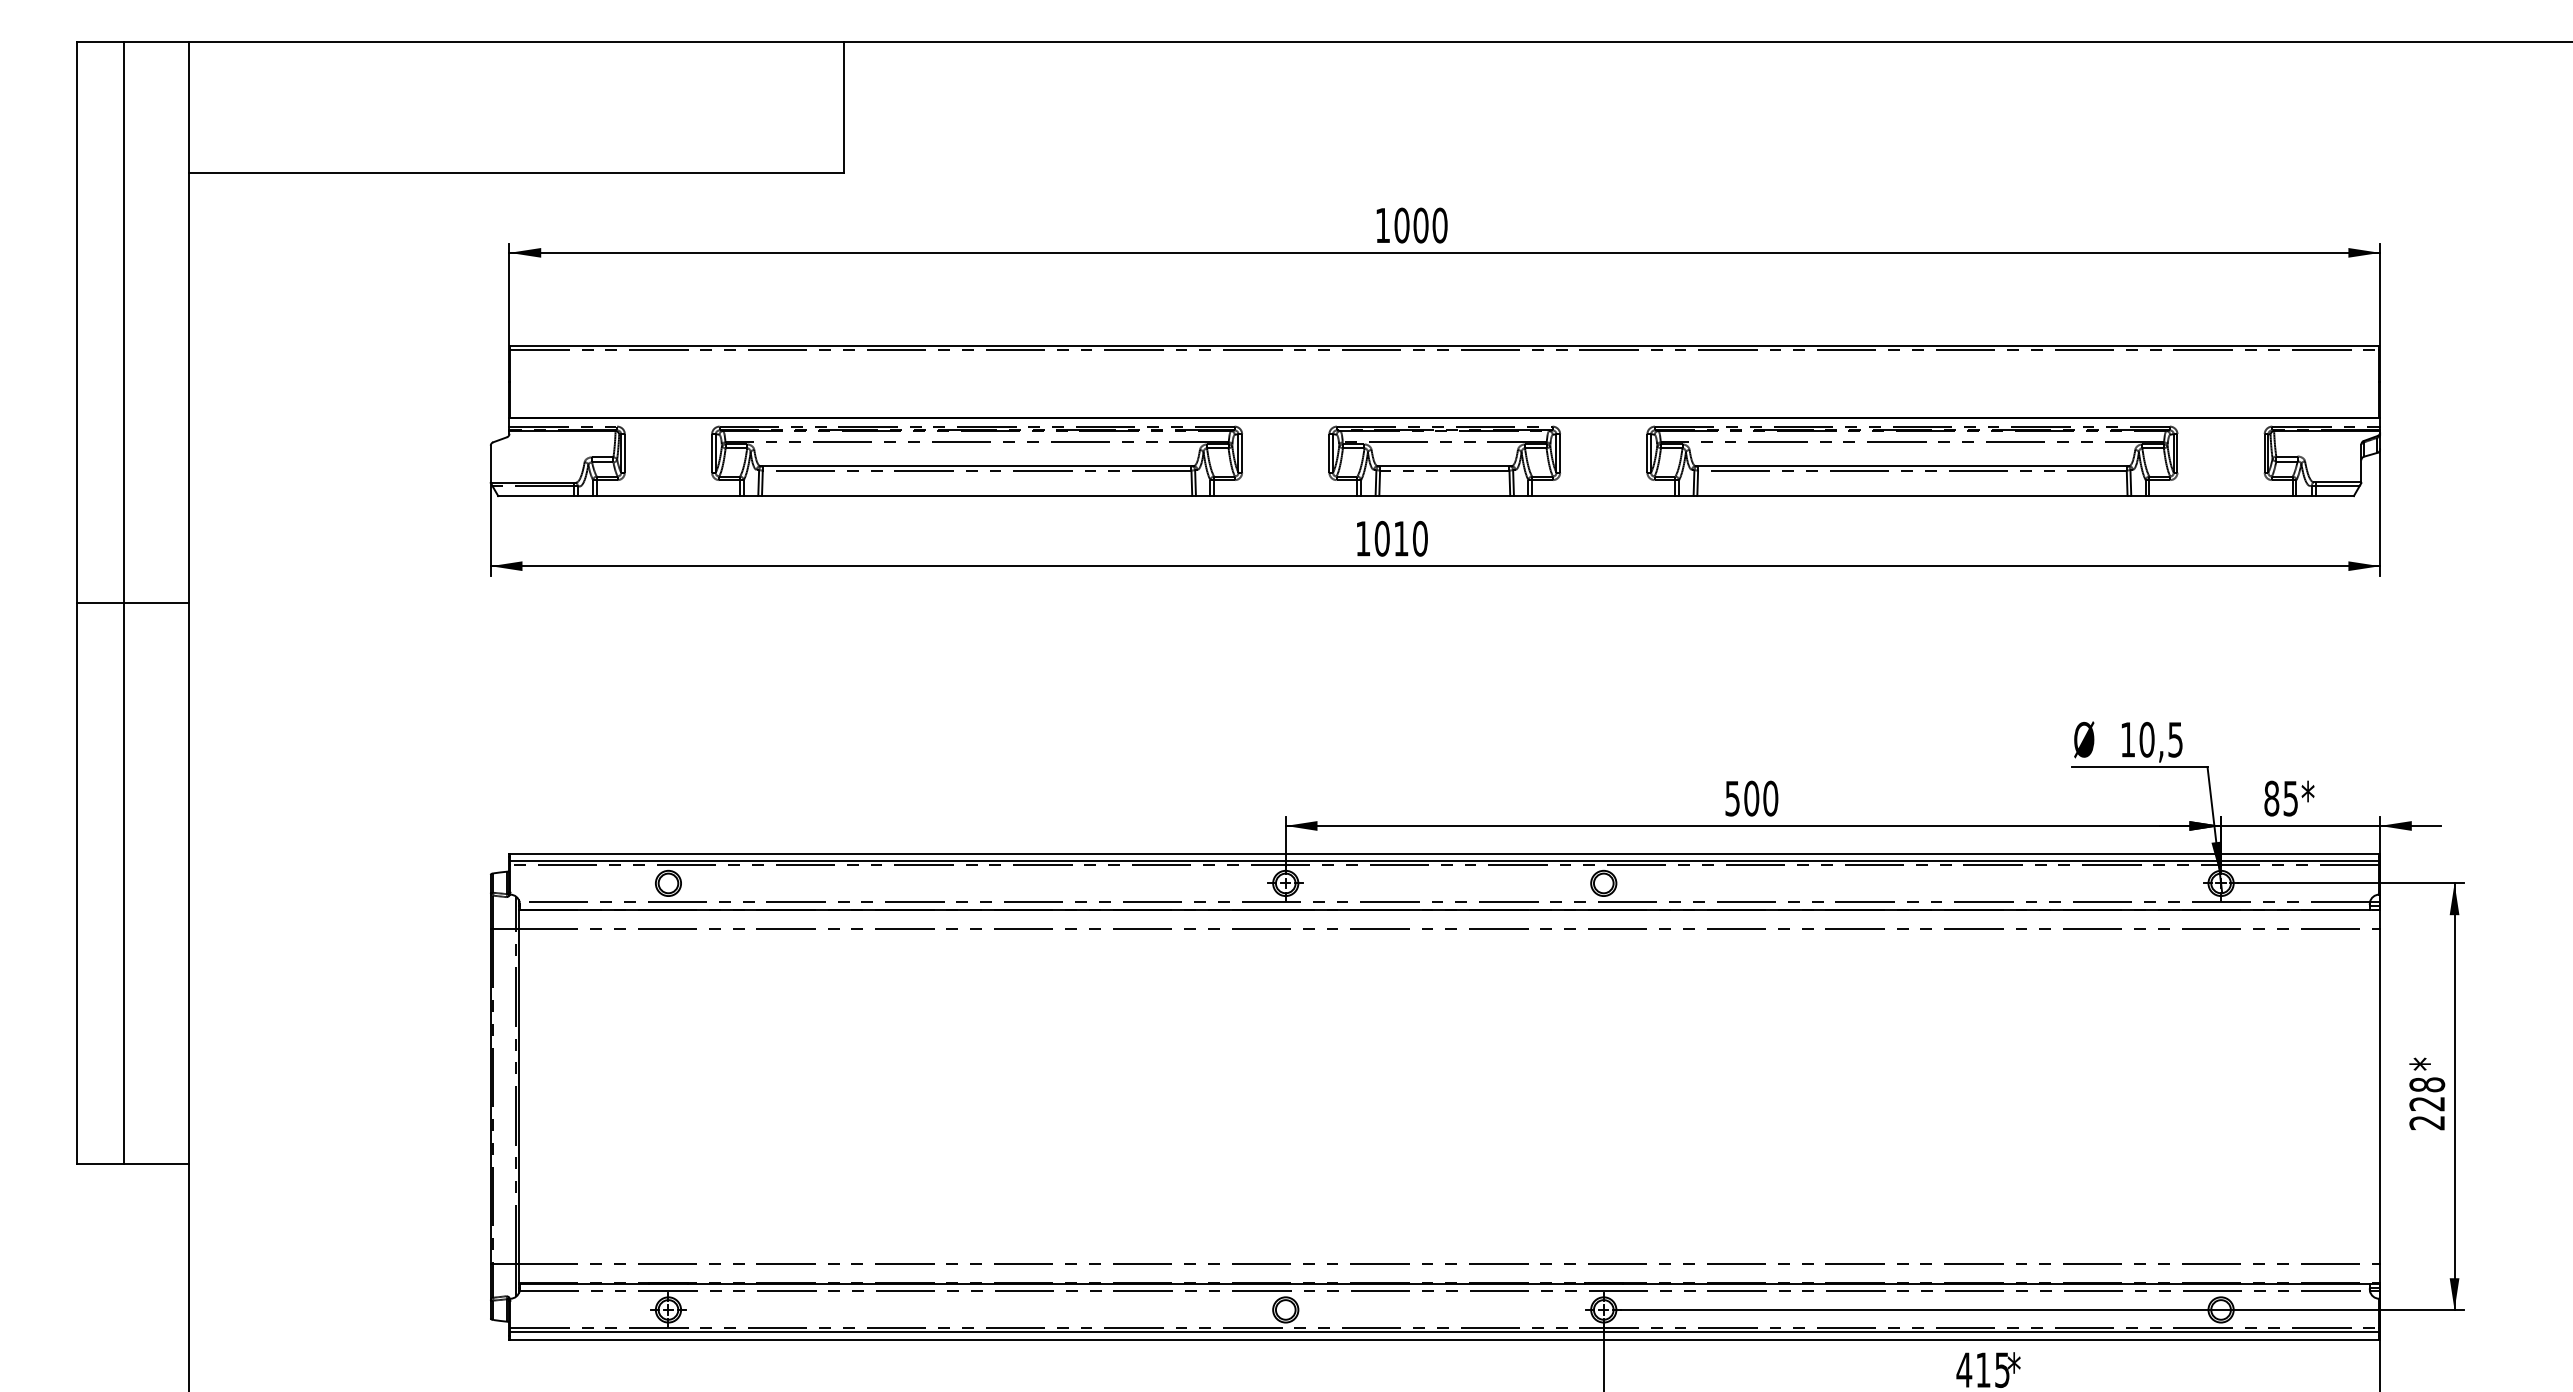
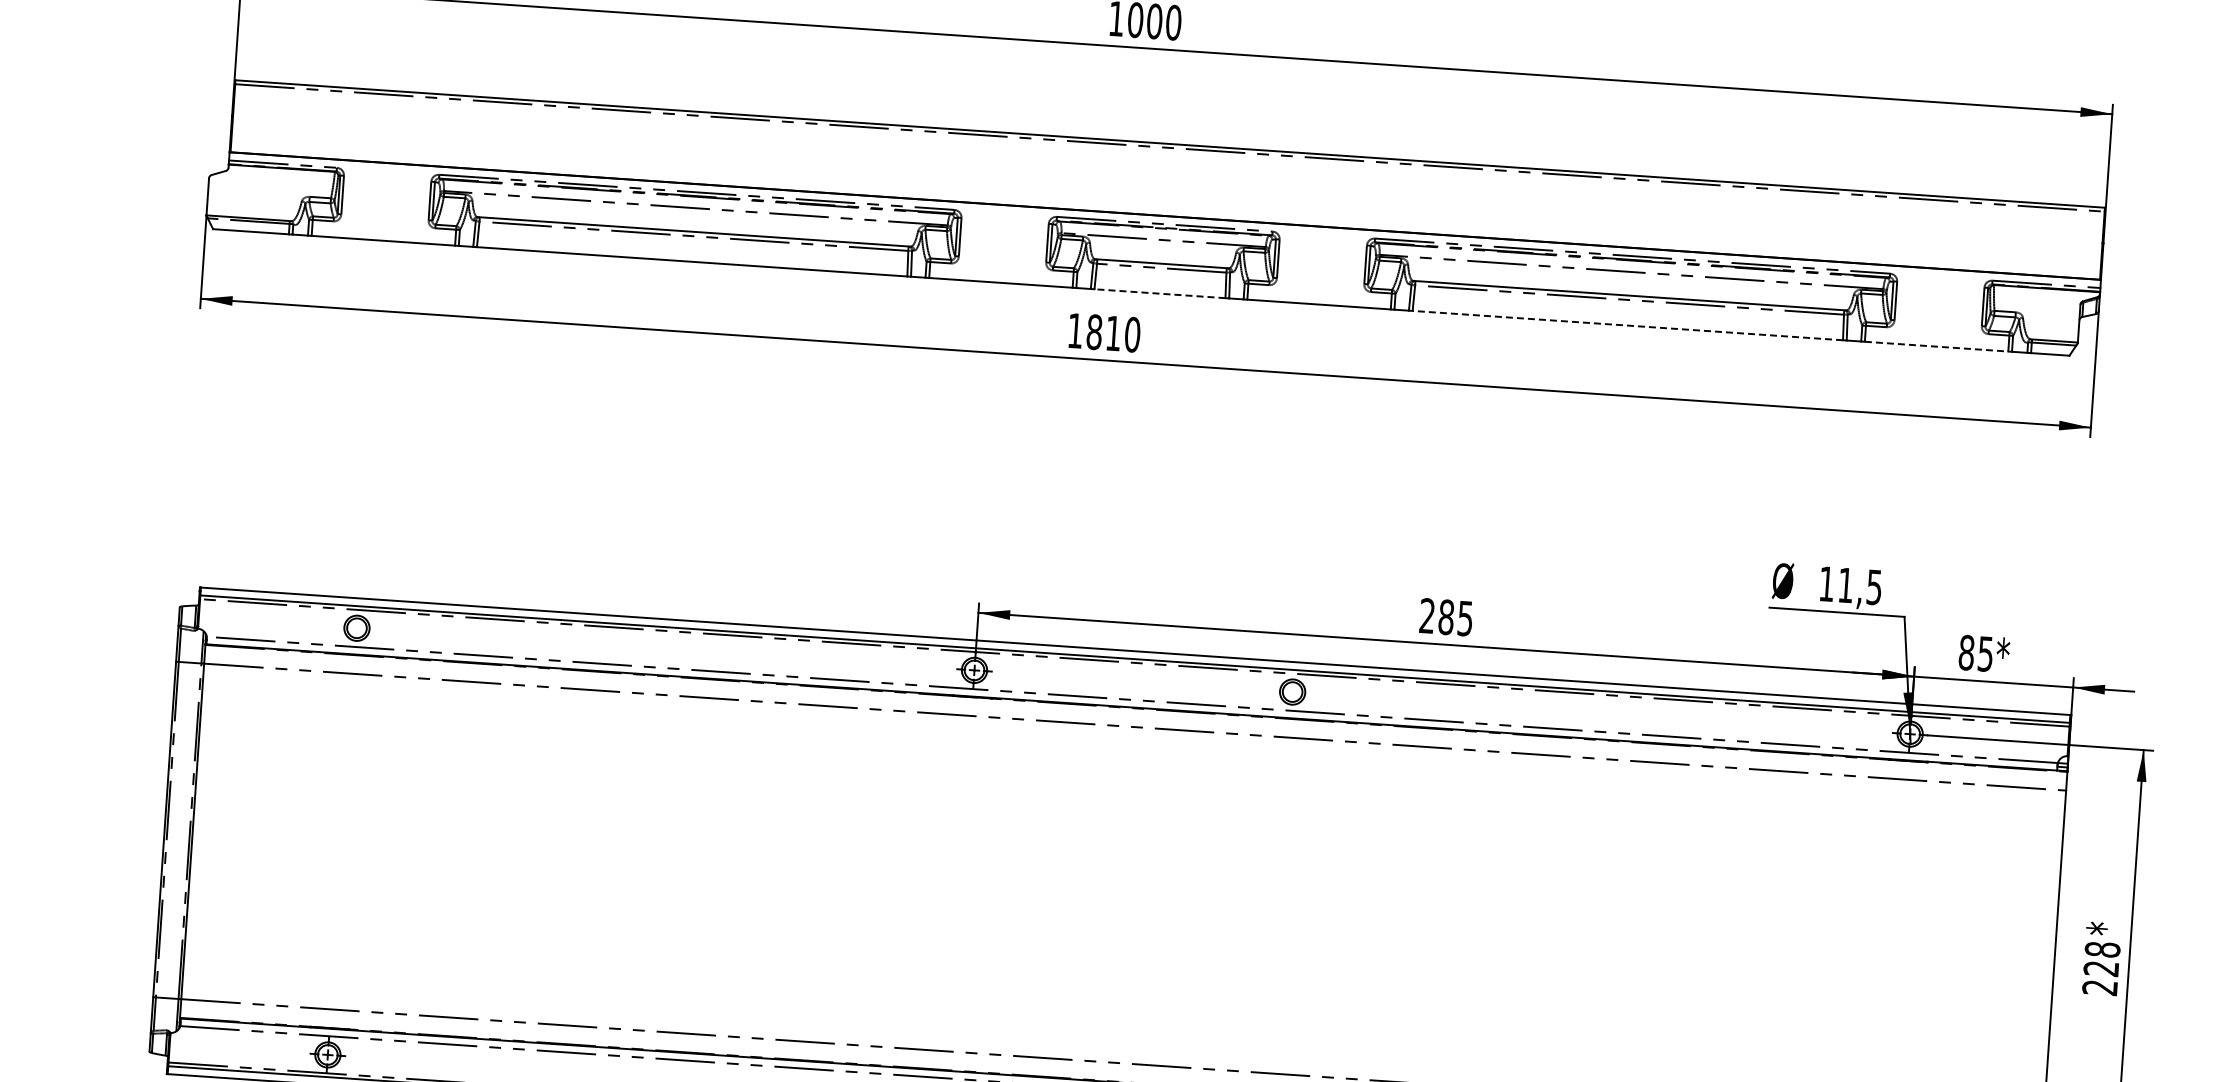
line: (1444, 496) -> (1159, 294), solid -> dashed
line: (1911, 496) -> (1626, 325), solid -> dashed
line: (2221, 496) -> (1936, 347), solid -> dashed
text: (1381, 538) -> (1093, 331), 1010 -> 1810
text: (2146, 739) -> (1845, 585), 10,5 -> 11,5
text: (1751, 798) -> (1446, 617), 500 -> 285

